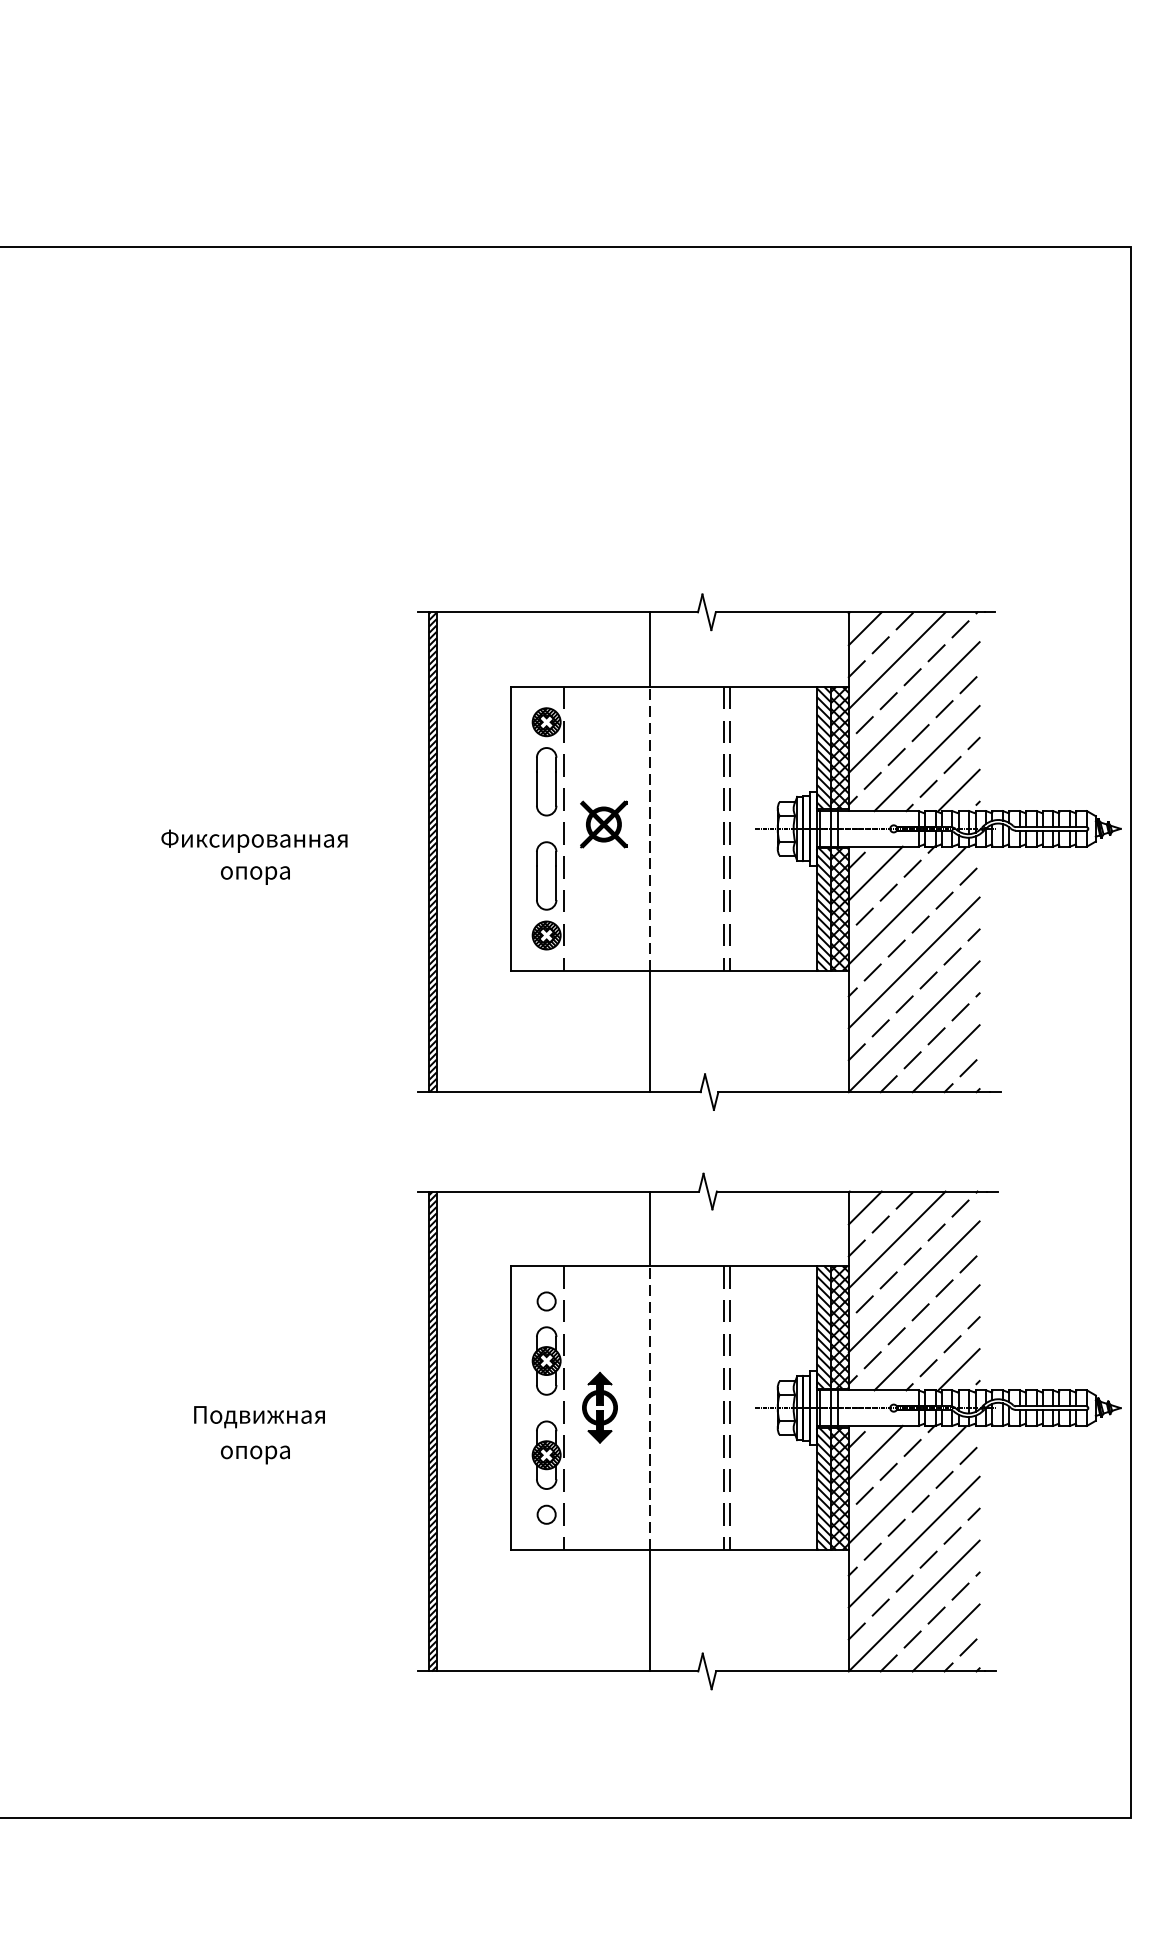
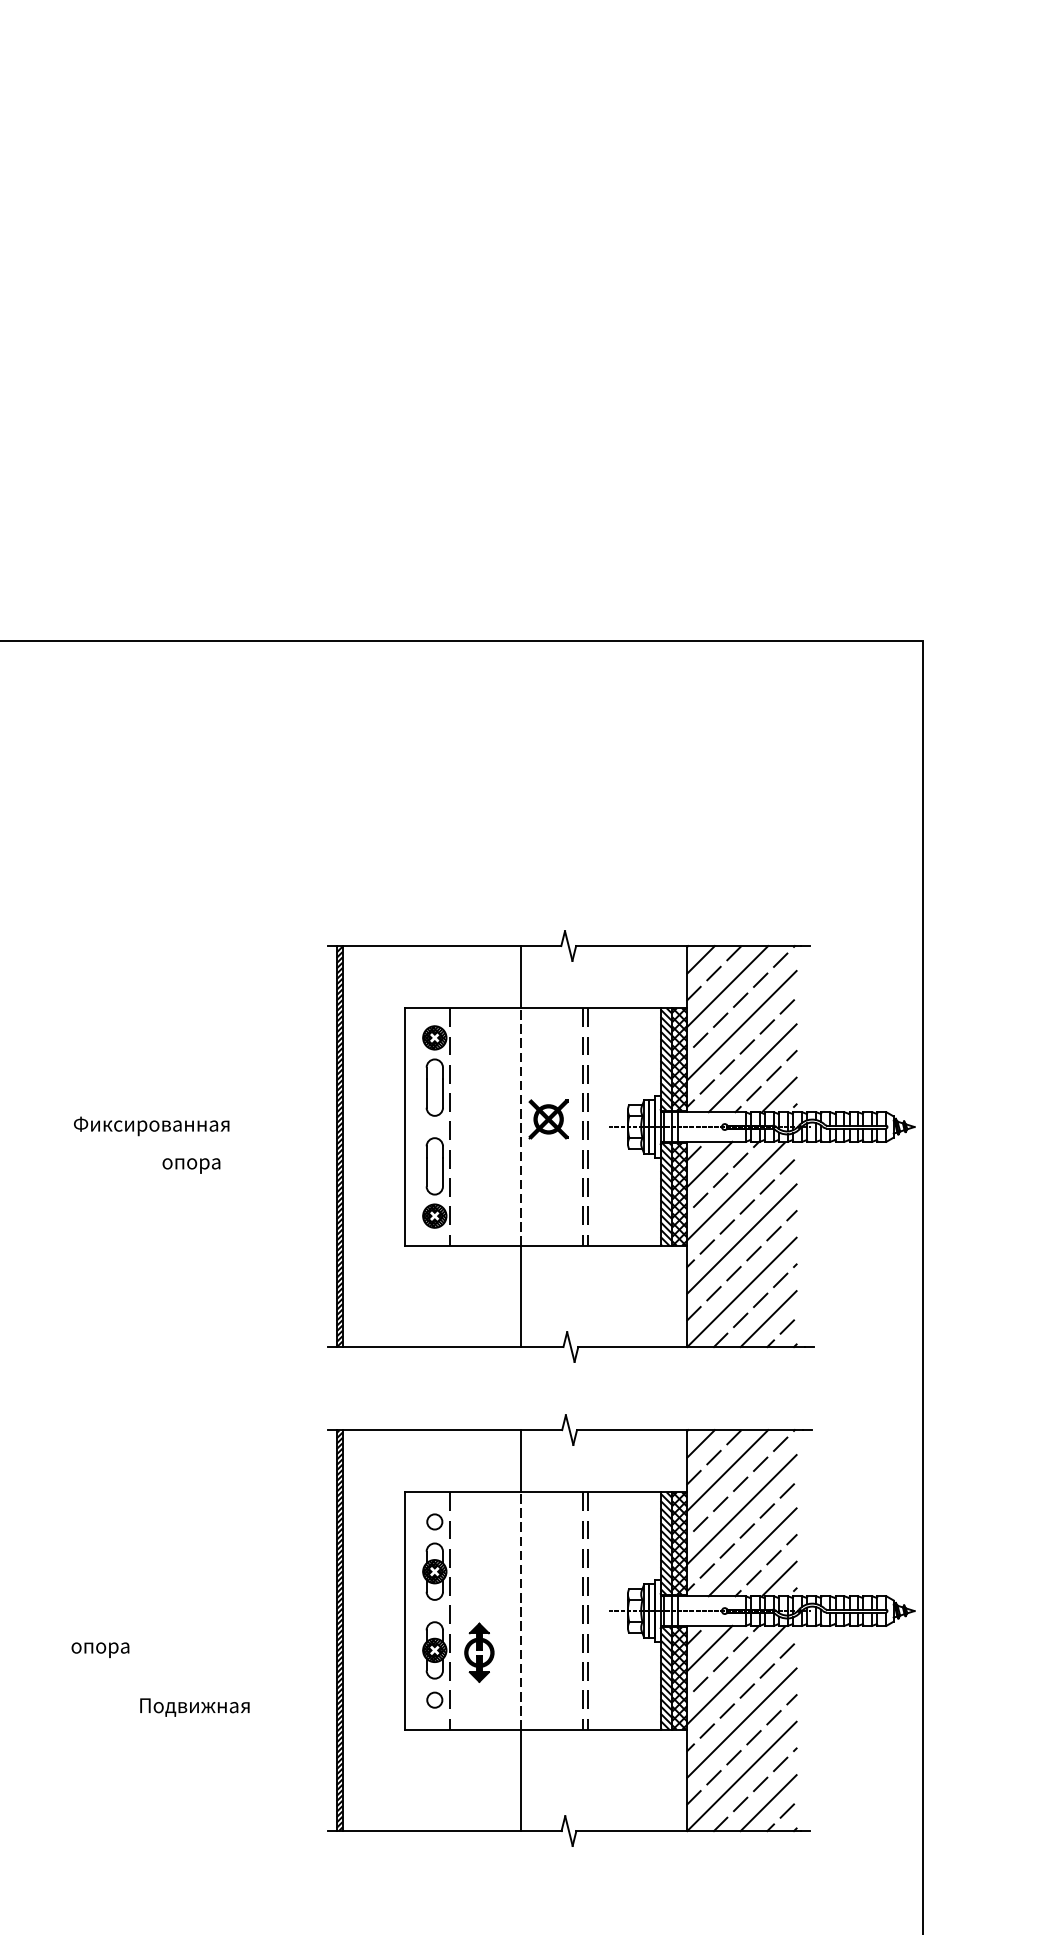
part: (603, 824) -> (548, 1119), moved
text: (254, 841) -> (151, 1126), moved
part: (600, 1407) -> (479, 1652), moved
text: (259, 1417) -> (194, 1707), moved
text: (255, 1455) -> (100, 1650), moved

